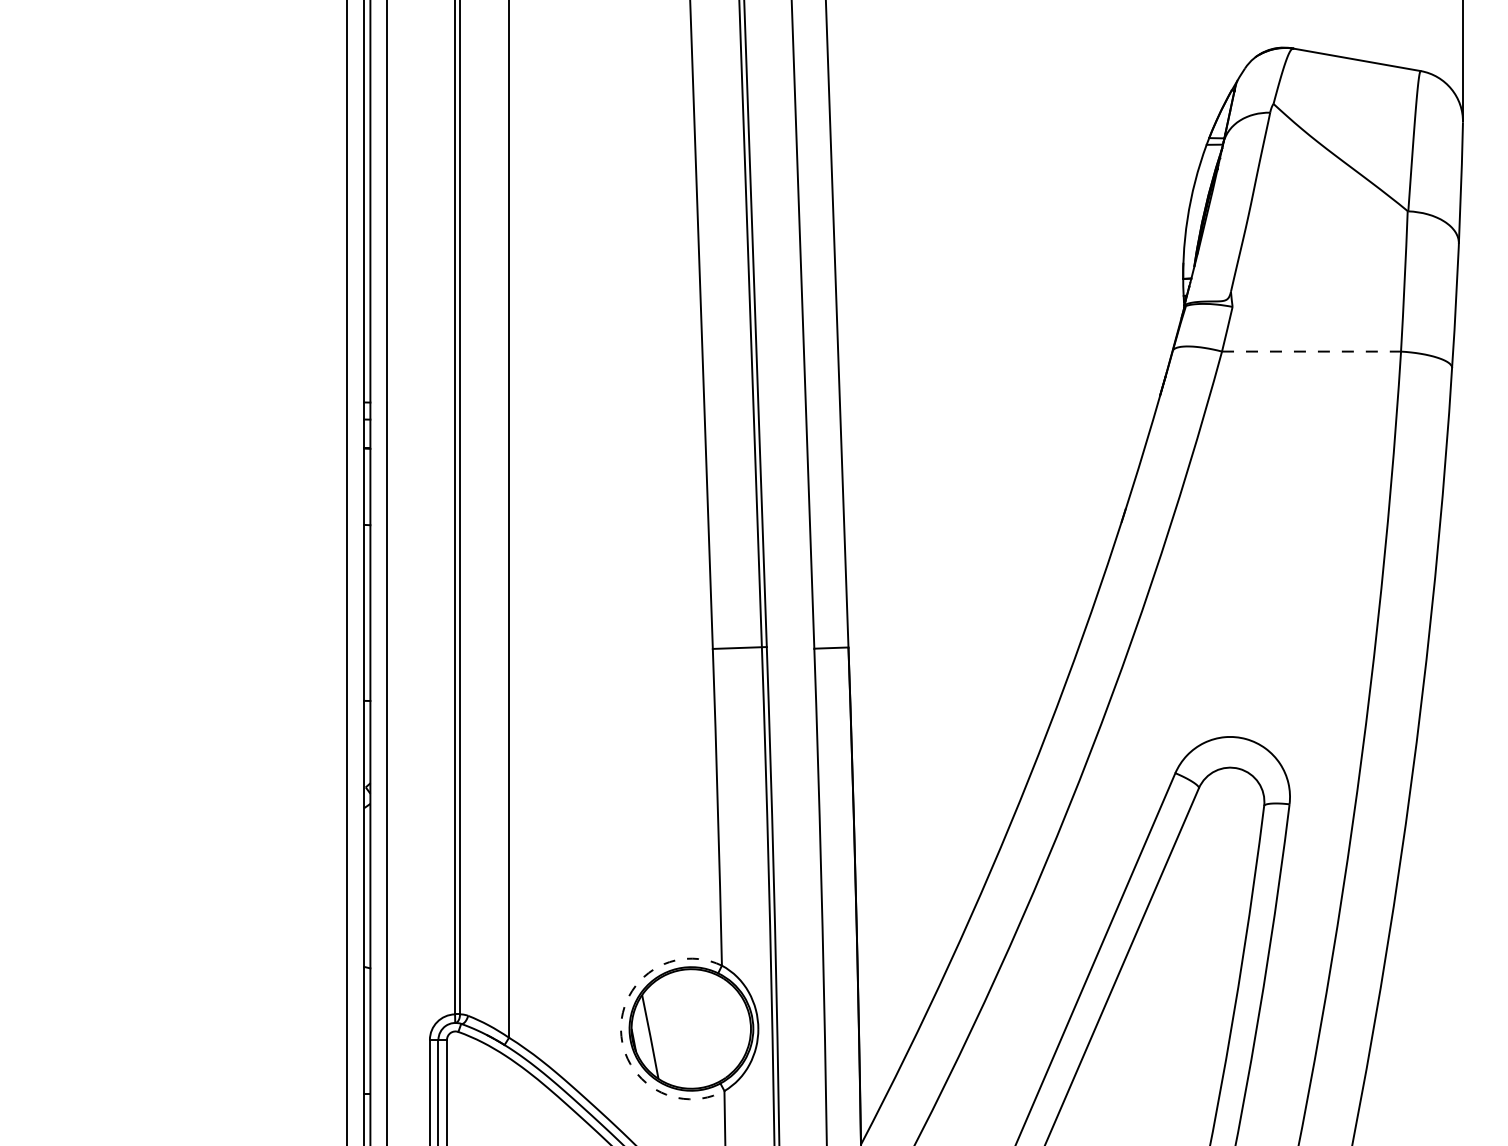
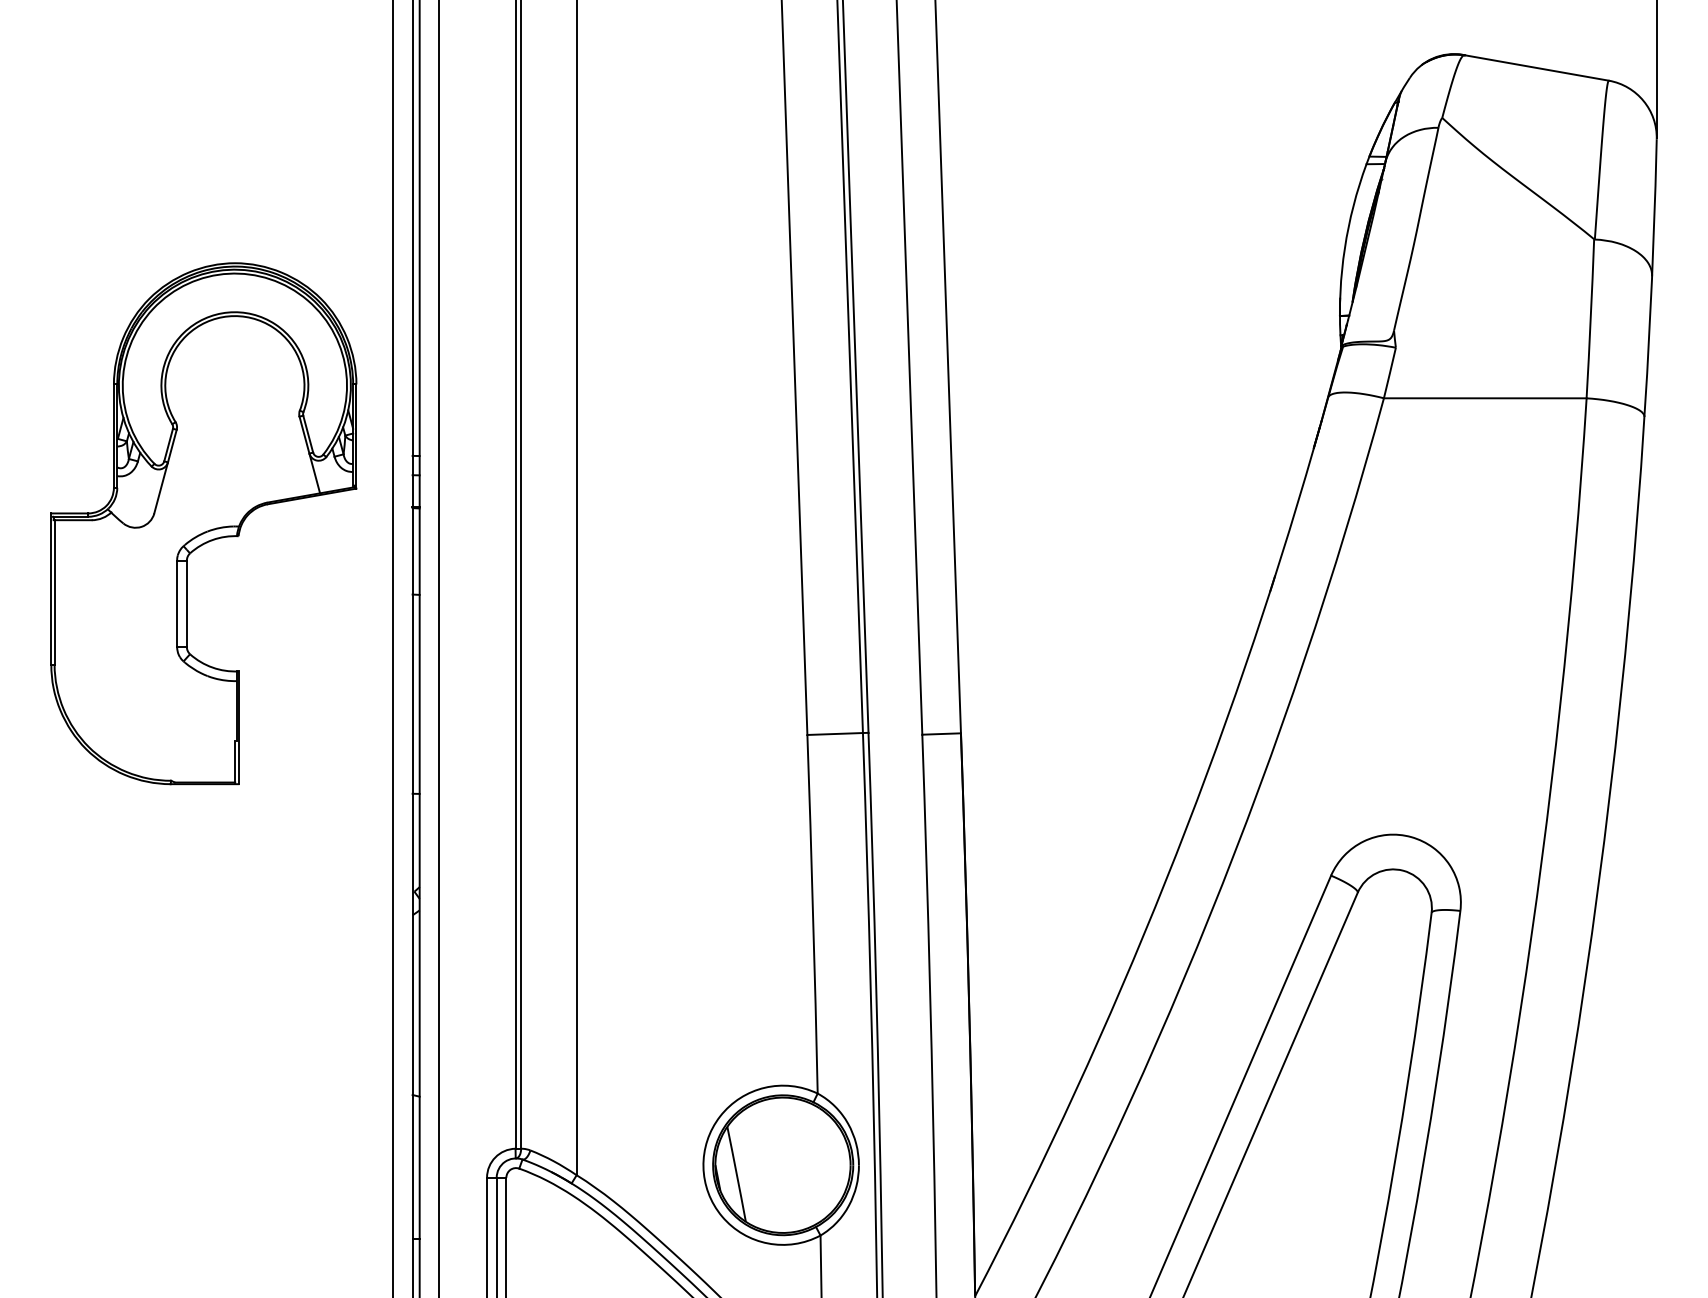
line: (1311, 351) -> (1485, 398), dashed -> solid
part: (179, 462) -> (203, 523), added
arc: (621, 1030) -> (703, 1166), dashed -> solid

